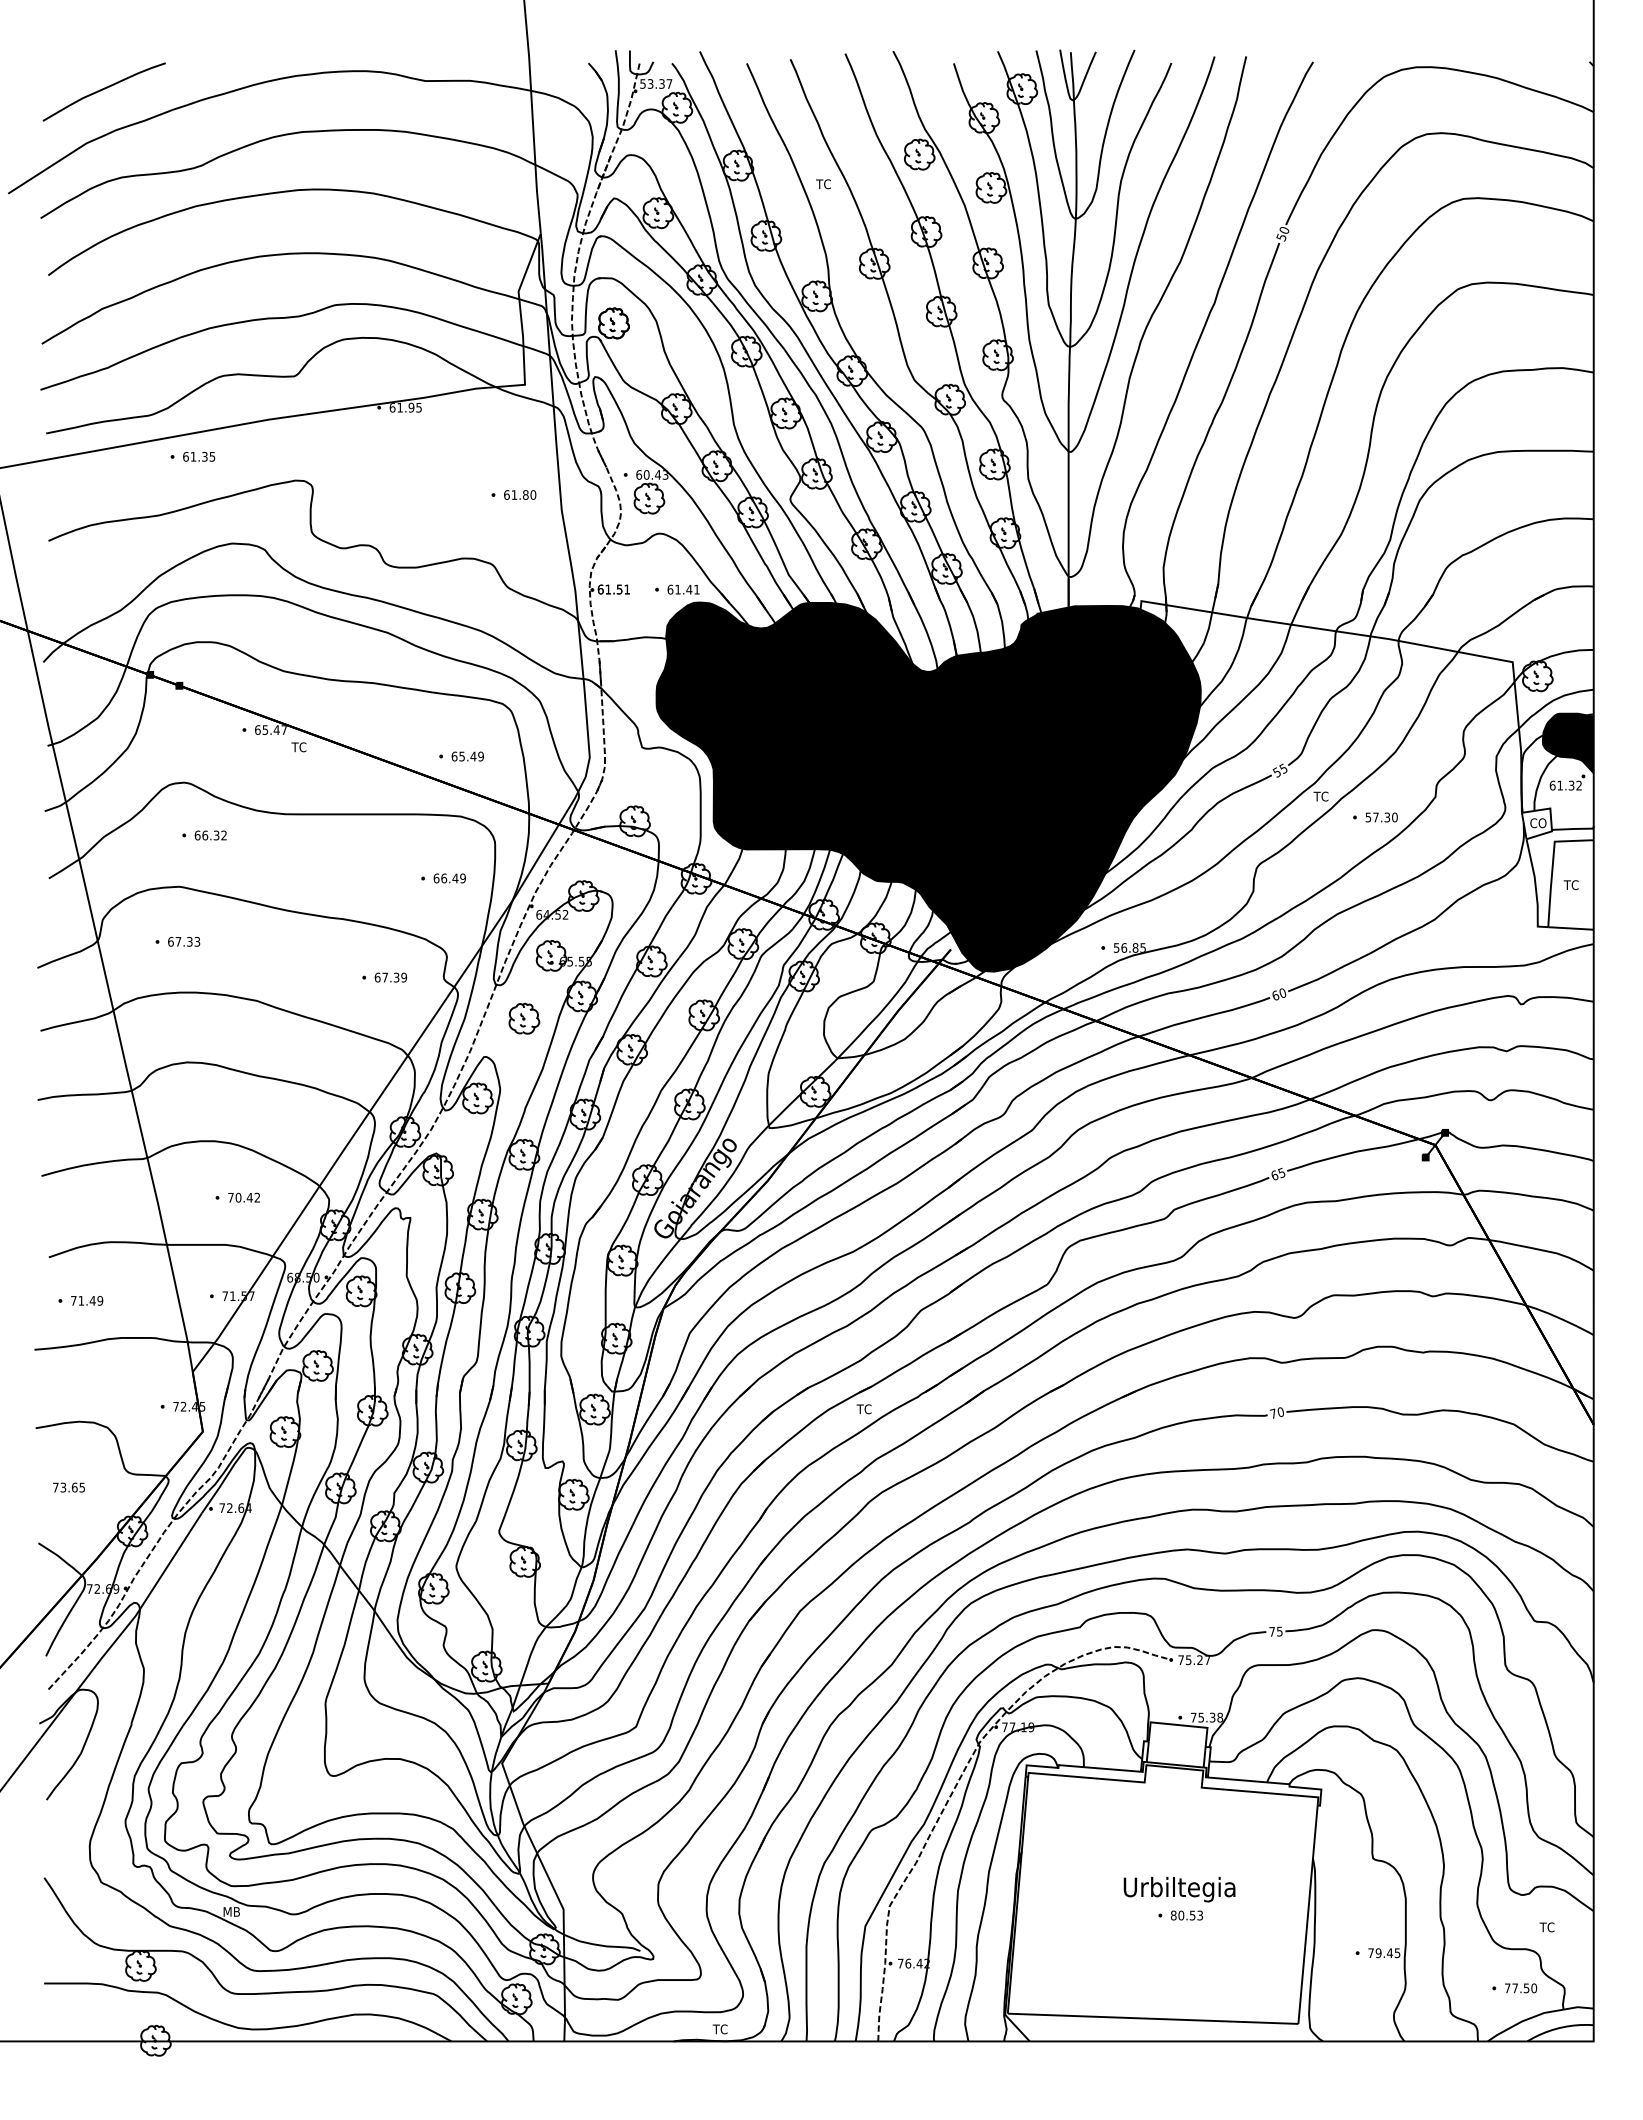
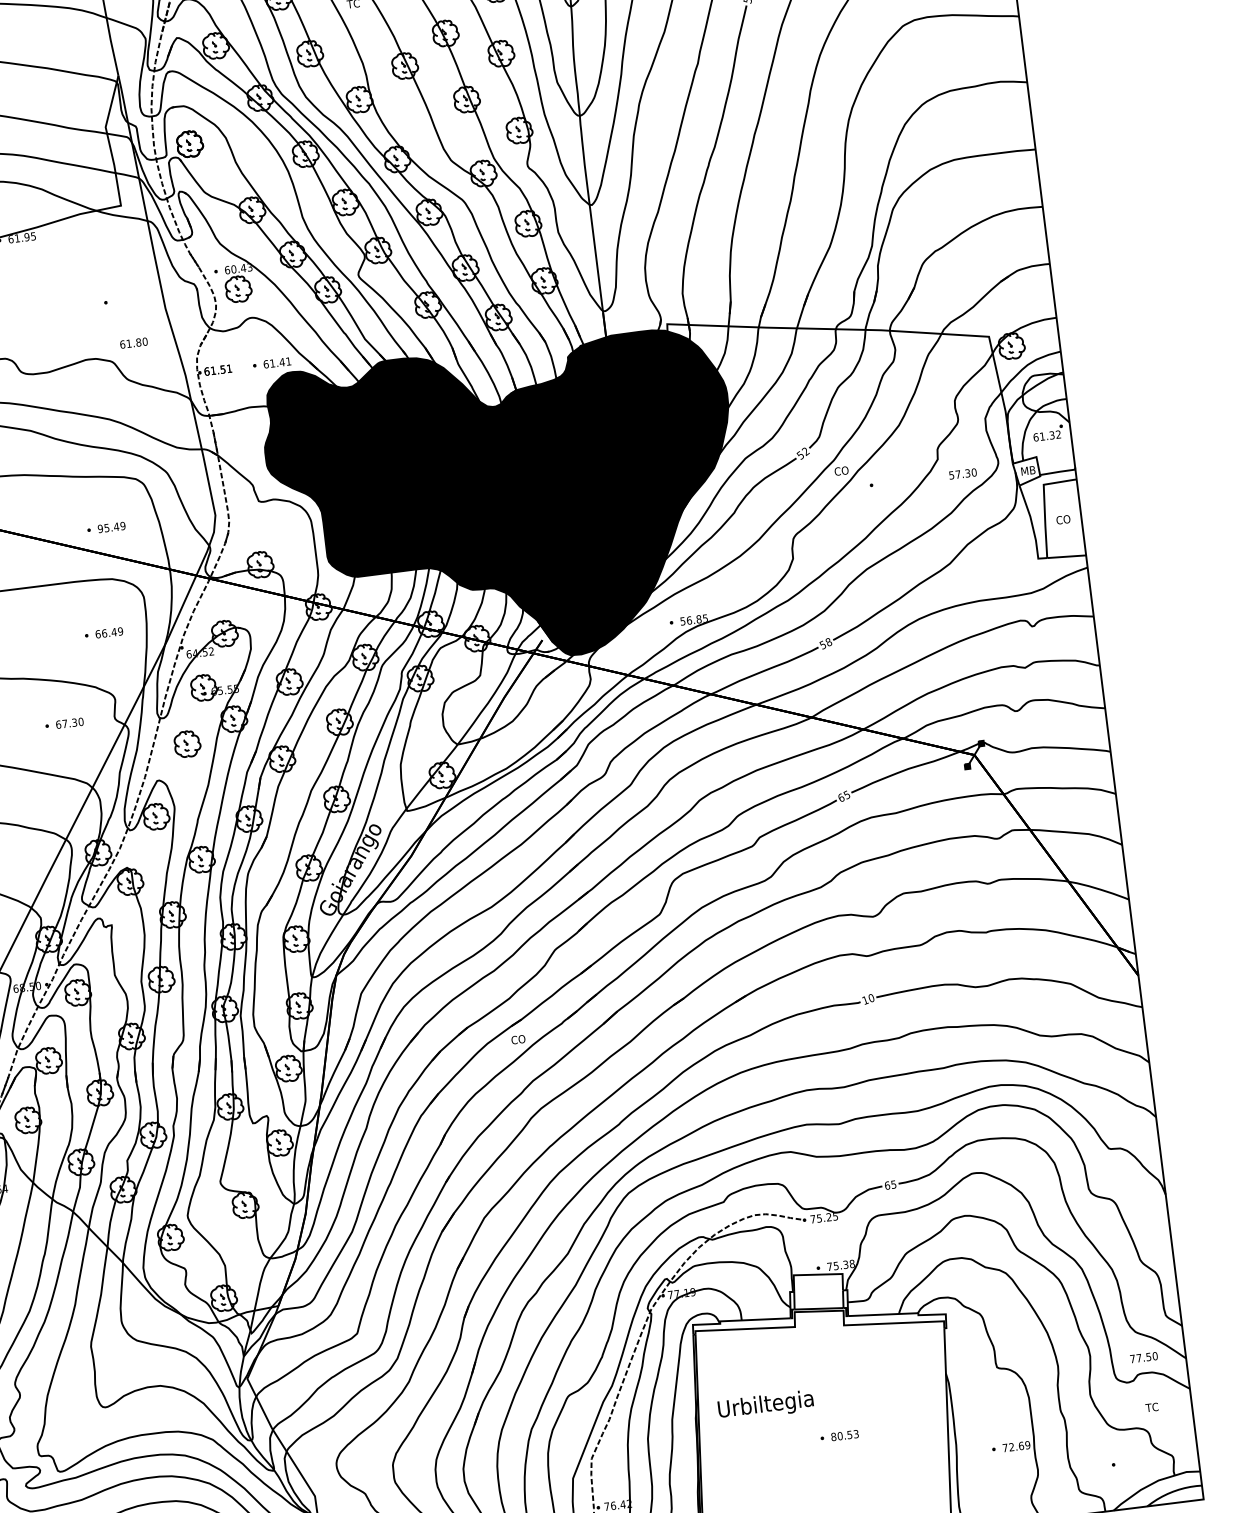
text: (520, 494) -> (134, 342), moved
fill: (1567, 743) -> (1044, 400), removed
text: (454, 756) -> (100, 528), 65.49 -> 95.49
text: (1283, 768) -> (805, 451), 55 -> 52
text: (1321, 796) -> (840, 471), TC -> CO
text: (1381, 817) -> (962, 473), moved
text: (1538, 823) -> (1027, 471), CO -> MB
text: (1571, 885) -> (1062, 520), TC -> CO
text: (403, 977) -> (80, 721), 67.39 -> 67.30
text: (1279, 994) -> (826, 643), 60 -> 58
text: (864, 1409) -> (517, 1039), TC -> CO
text: (1272, 1413) -> (864, 1000), 70 -> 10
text: (1272, 1631) -> (887, 1185), 75 -> 65
text: (1207, 1660) -> (835, 1216), 75.27 -> 75.25
text: (1179, 1889) -> (765, 1405), moved
text: (1387, 1953) -> (1019, 1446), 79.45 -> 72.69
text: (1521, 1988) -> (1144, 1357), moved

